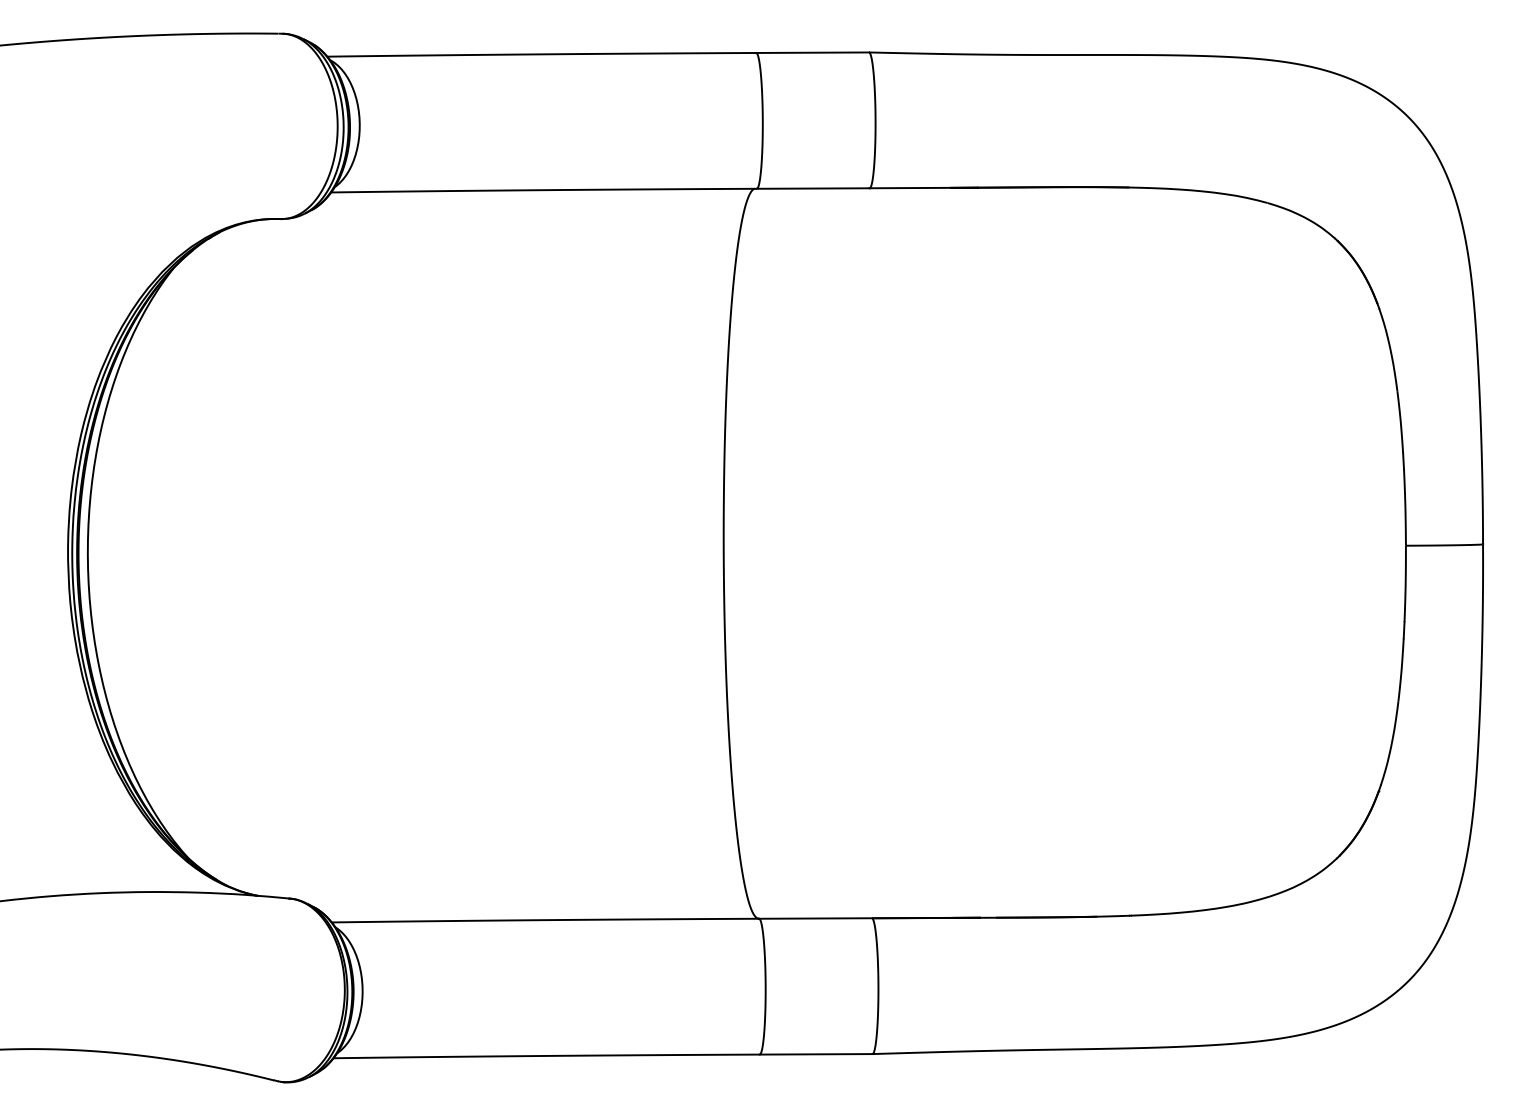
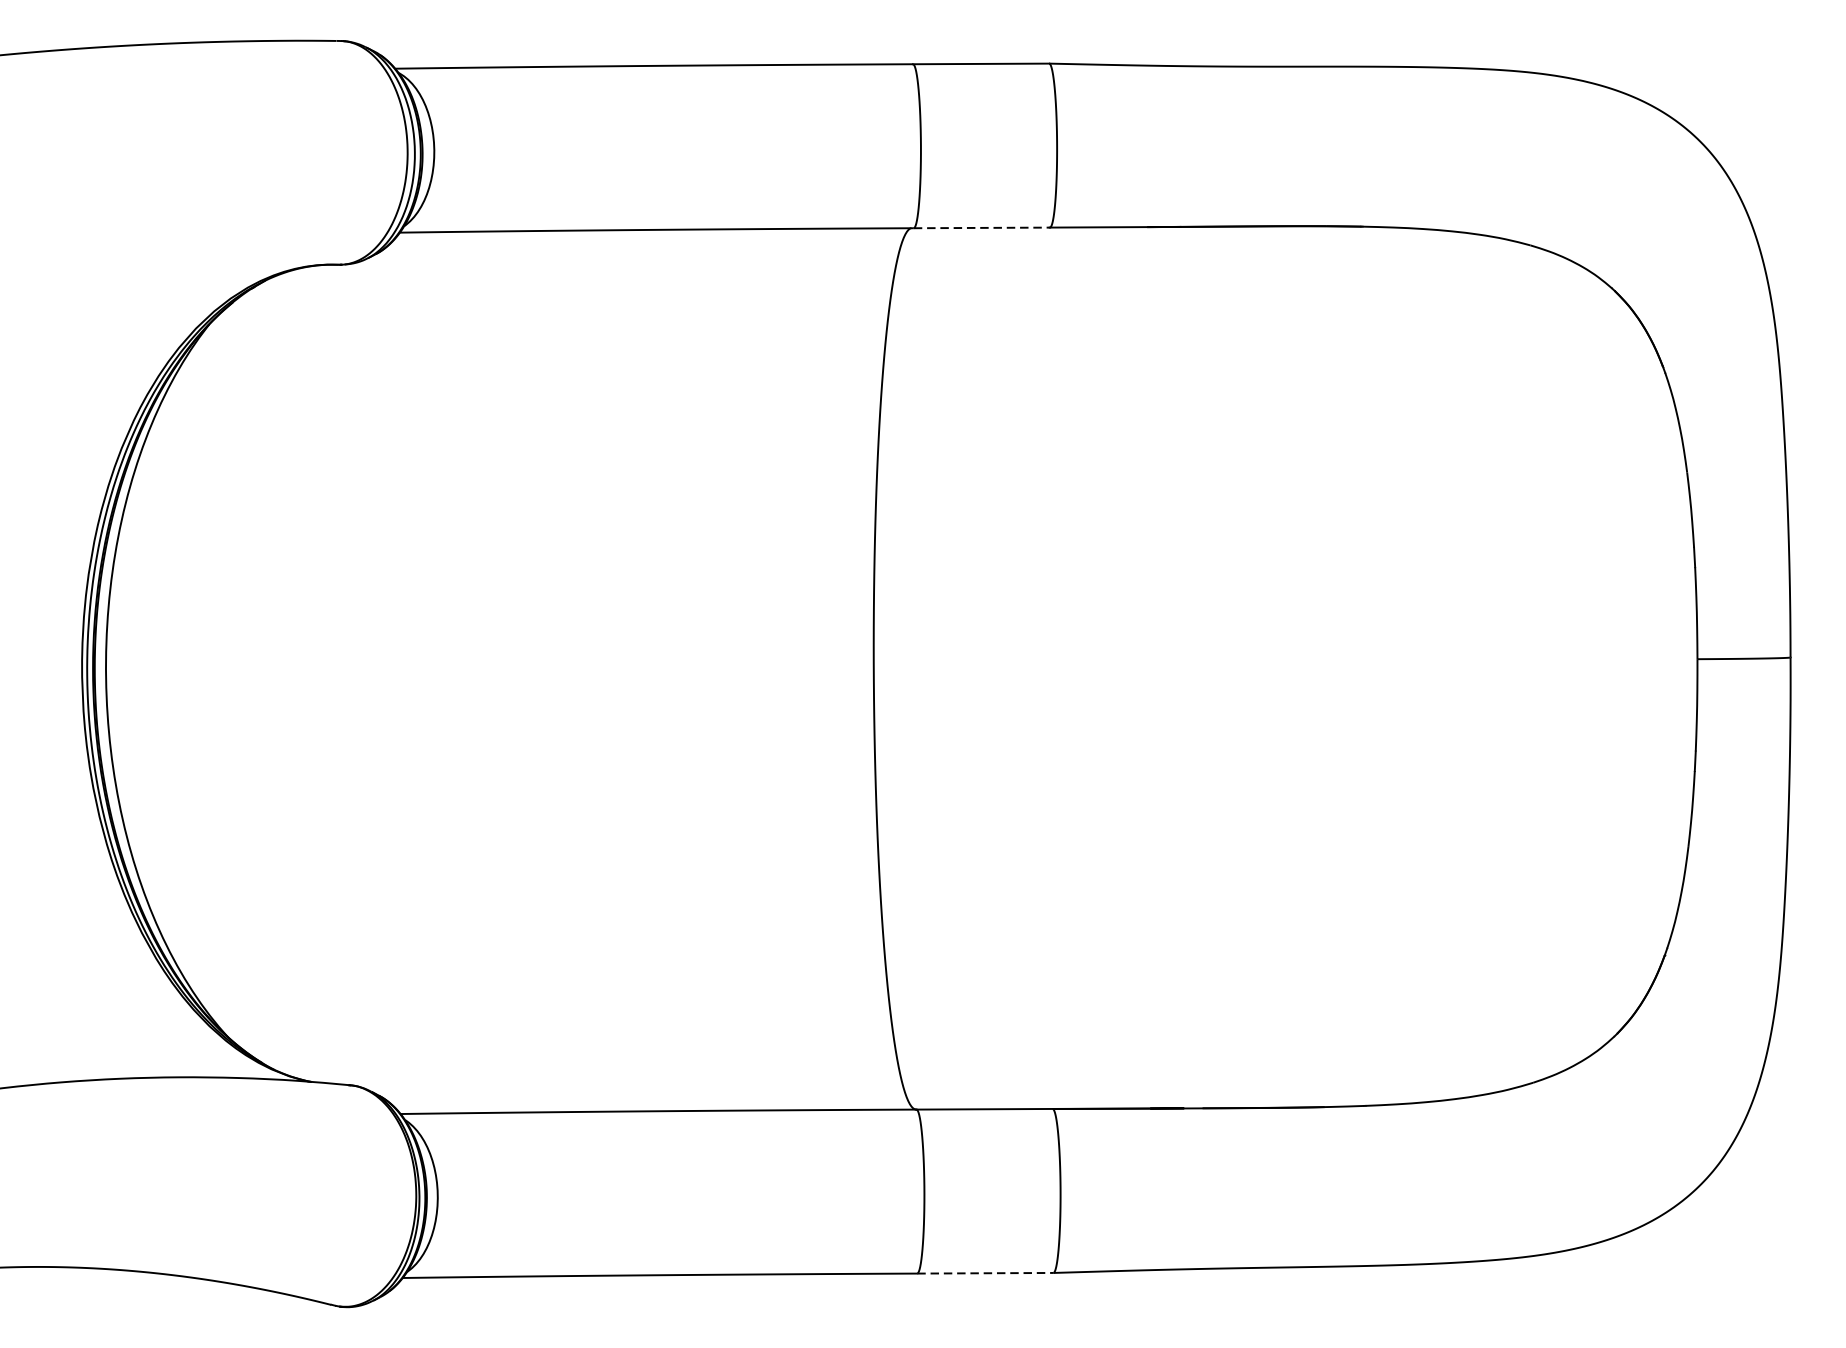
line: (813, 188) -> (982, 227), solid -> dashed
line: (816, 1054) -> (985, 1273), solid -> dashed

